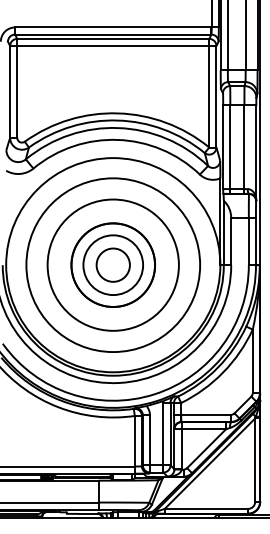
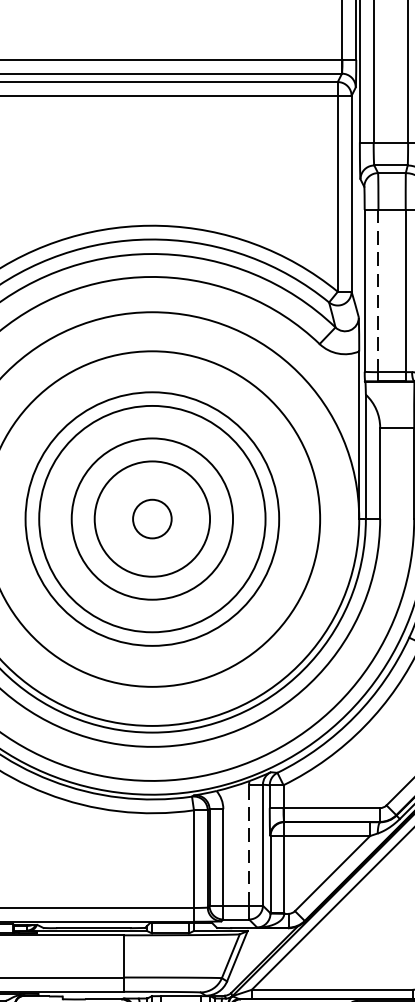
line: (230, 147) -> (378, 291), solid -> dashed
circle: (112, 264) -> (150, 517), size x0.6
circle: (113, 265) -> (152, 519), size x1.4
line: (163, 433) -> (249, 844), solid -> dashed

